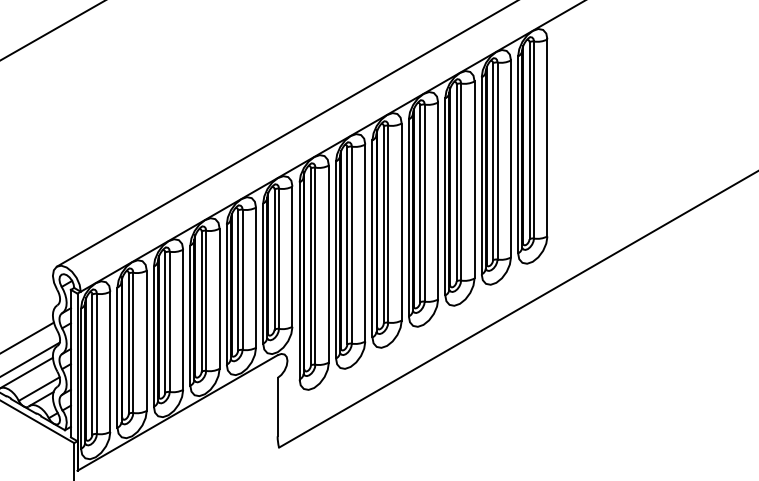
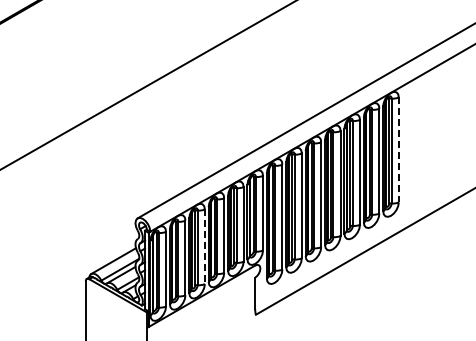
line: (546, 139) -> (398, 150), solid -> dashed
line: (182, 321) -> (204, 247), solid -> dashed

